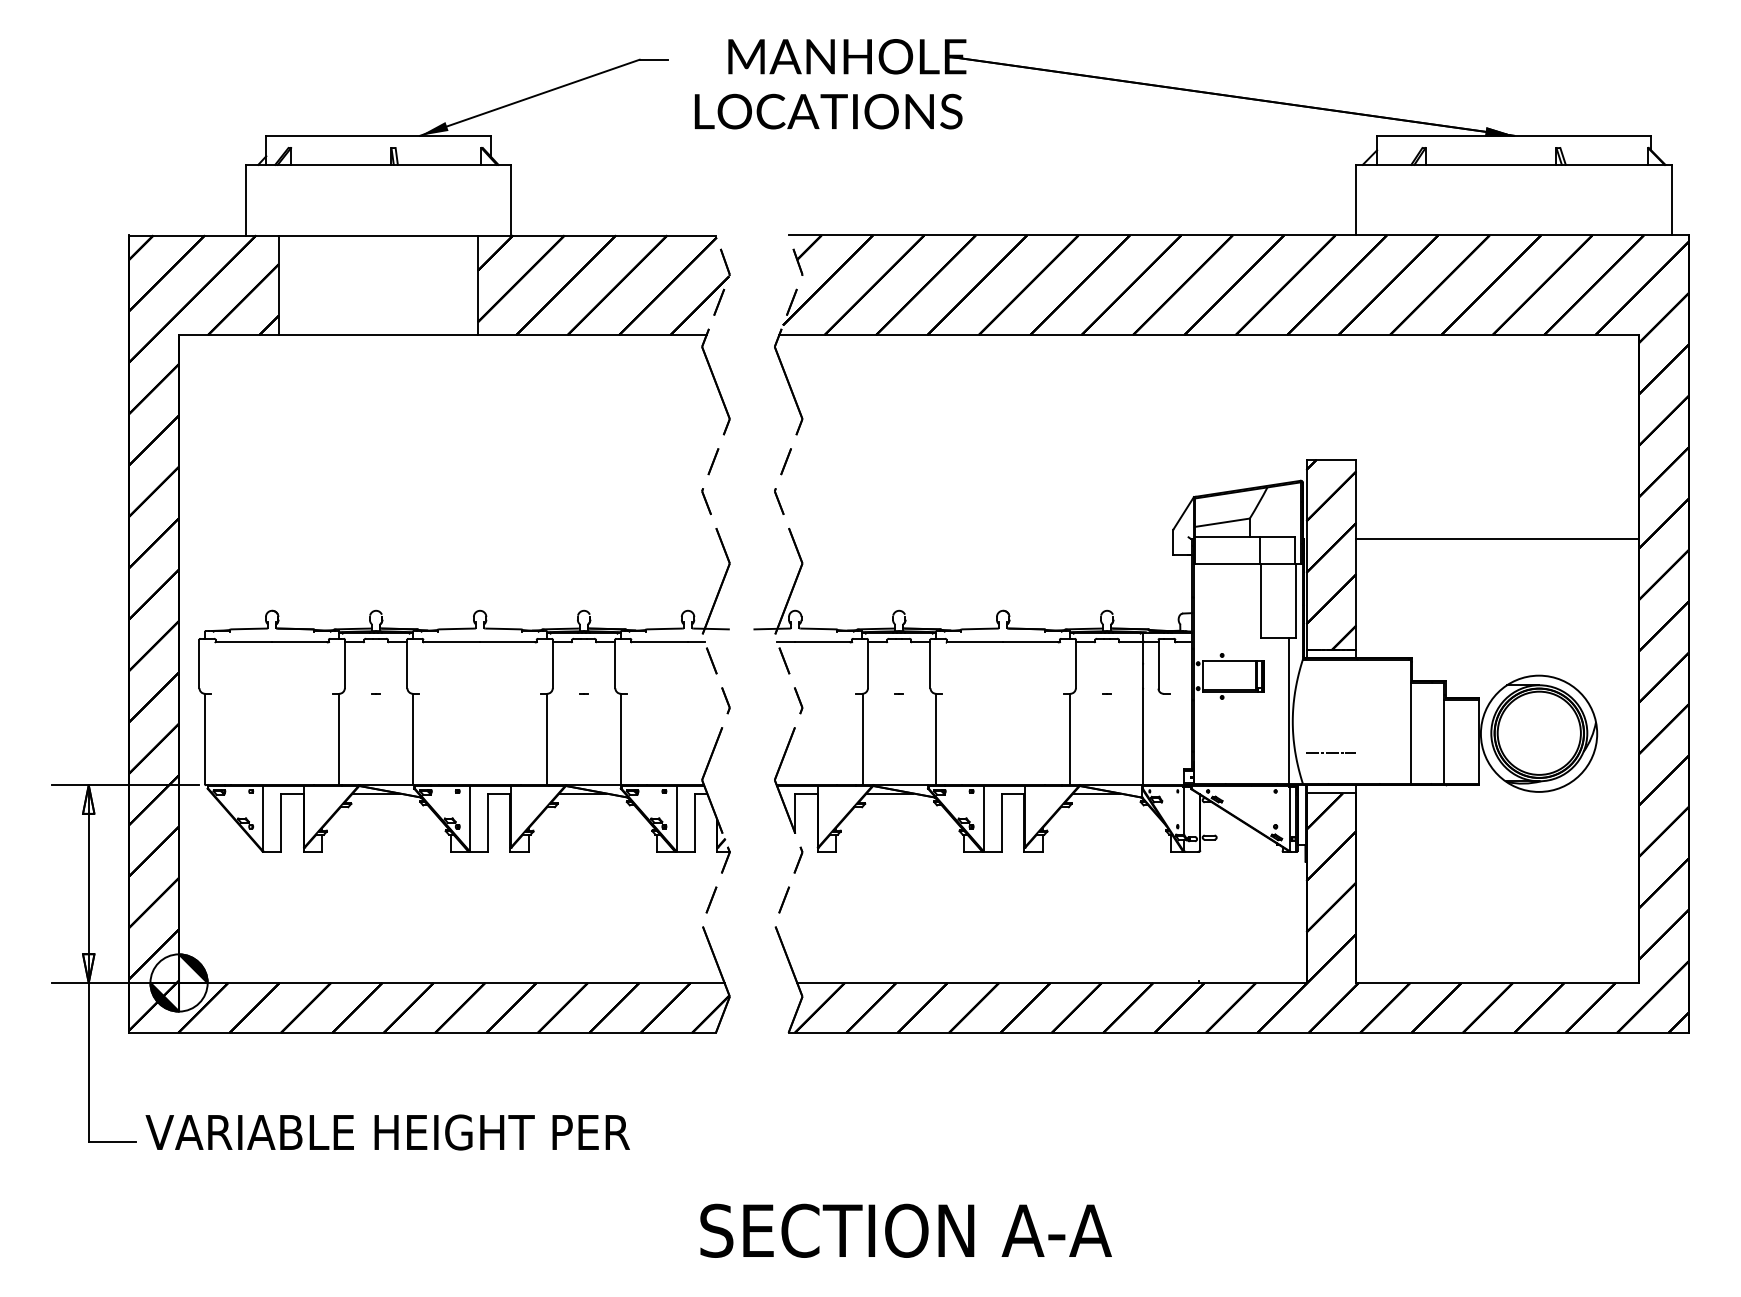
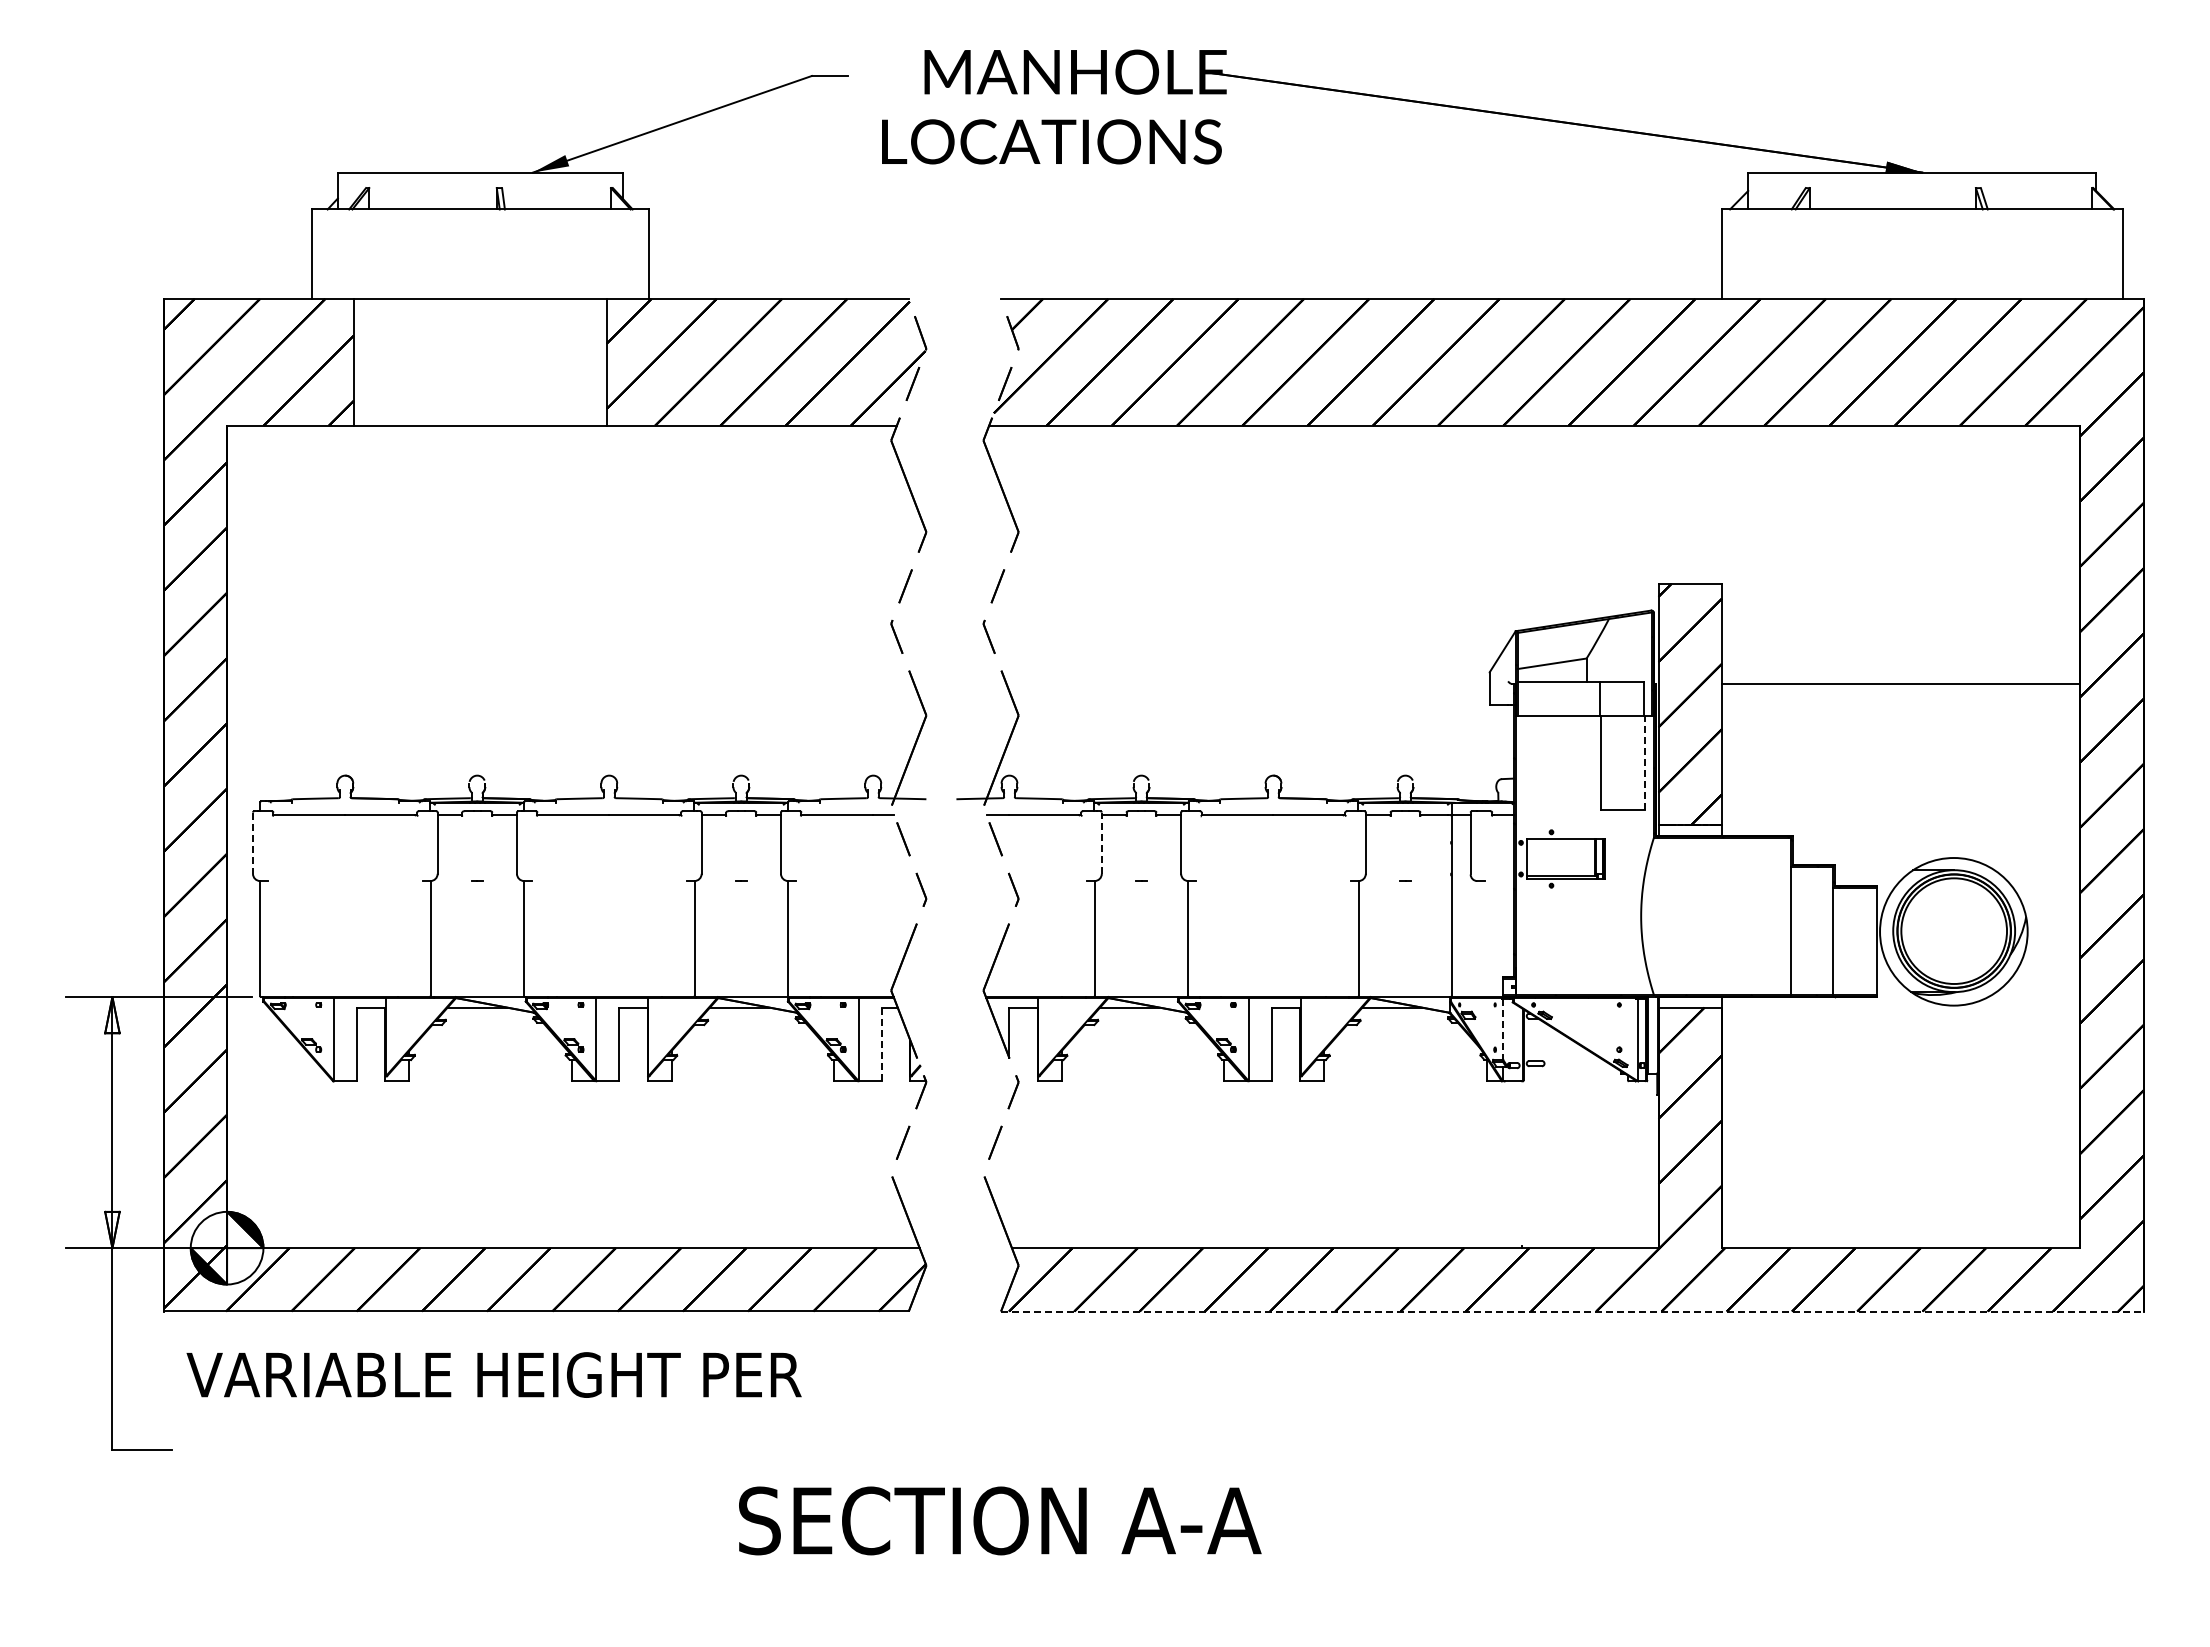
line: (1296, 600) -> (1645, 762), solid -> dashed
line: (199, 664) -> (252, 843), solid -> dashed
line: (867, 664) -> (1101, 843), solid -> dashed
line: (1289, 710) -> (1636, 902), removed
line: (1330, 752) -> (1689, 955), removed
line: (1183, 810) -> (1502, 1029), solid -> dashed
line: (694, 822) -> (881, 1044), solid -> dashed
line: (1238, 1032) -> (1572, 1311), solid -> dashed
text: (387, 1132) -> (493, 1374), moved
text: (906, 1230) -> (1000, 1520), moved

